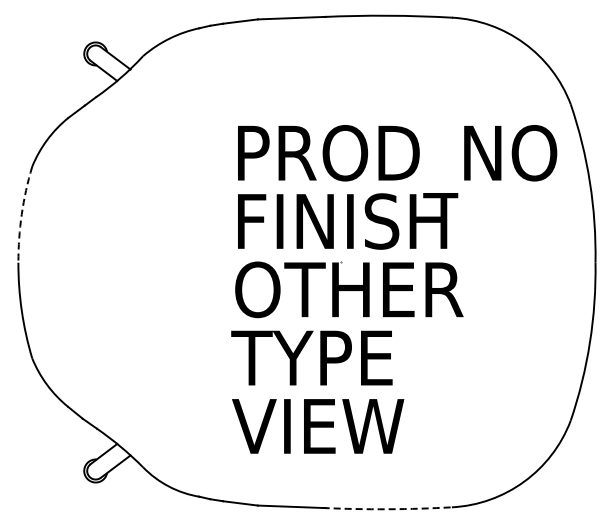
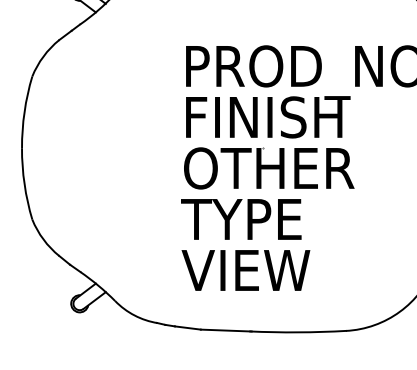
arc: (21, 214) -> (24, 112), dashed -> solid
arc: (387, 509) -> (297, 332), dashed -> solid

